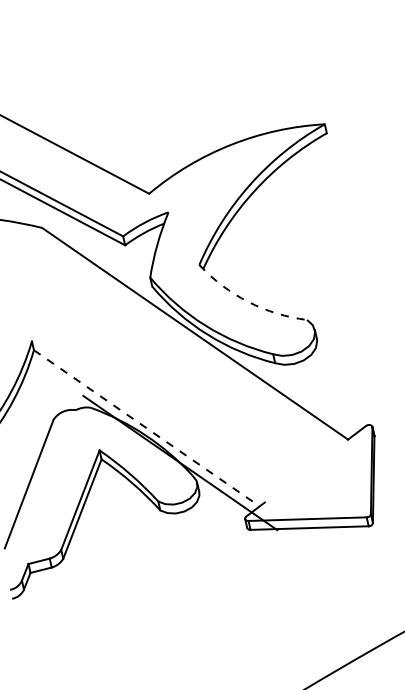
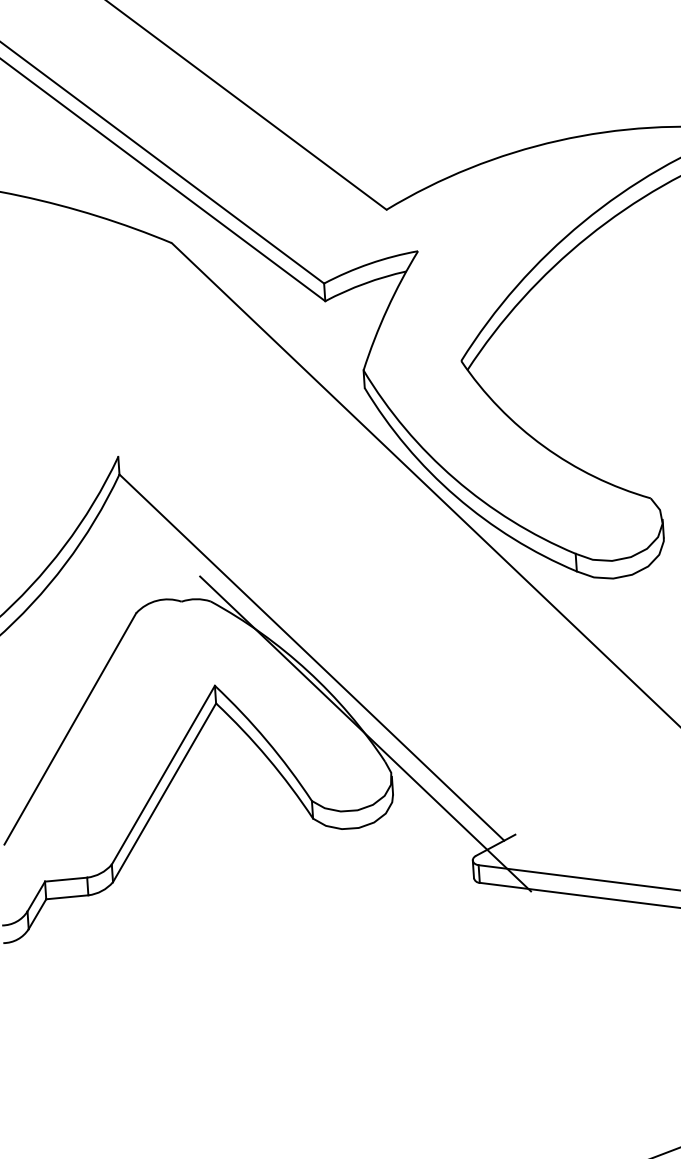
arc: (248, 301) -> (544, 445), dashed -> solid
line: (147, 428) -> (313, 658), dashed -> solid

